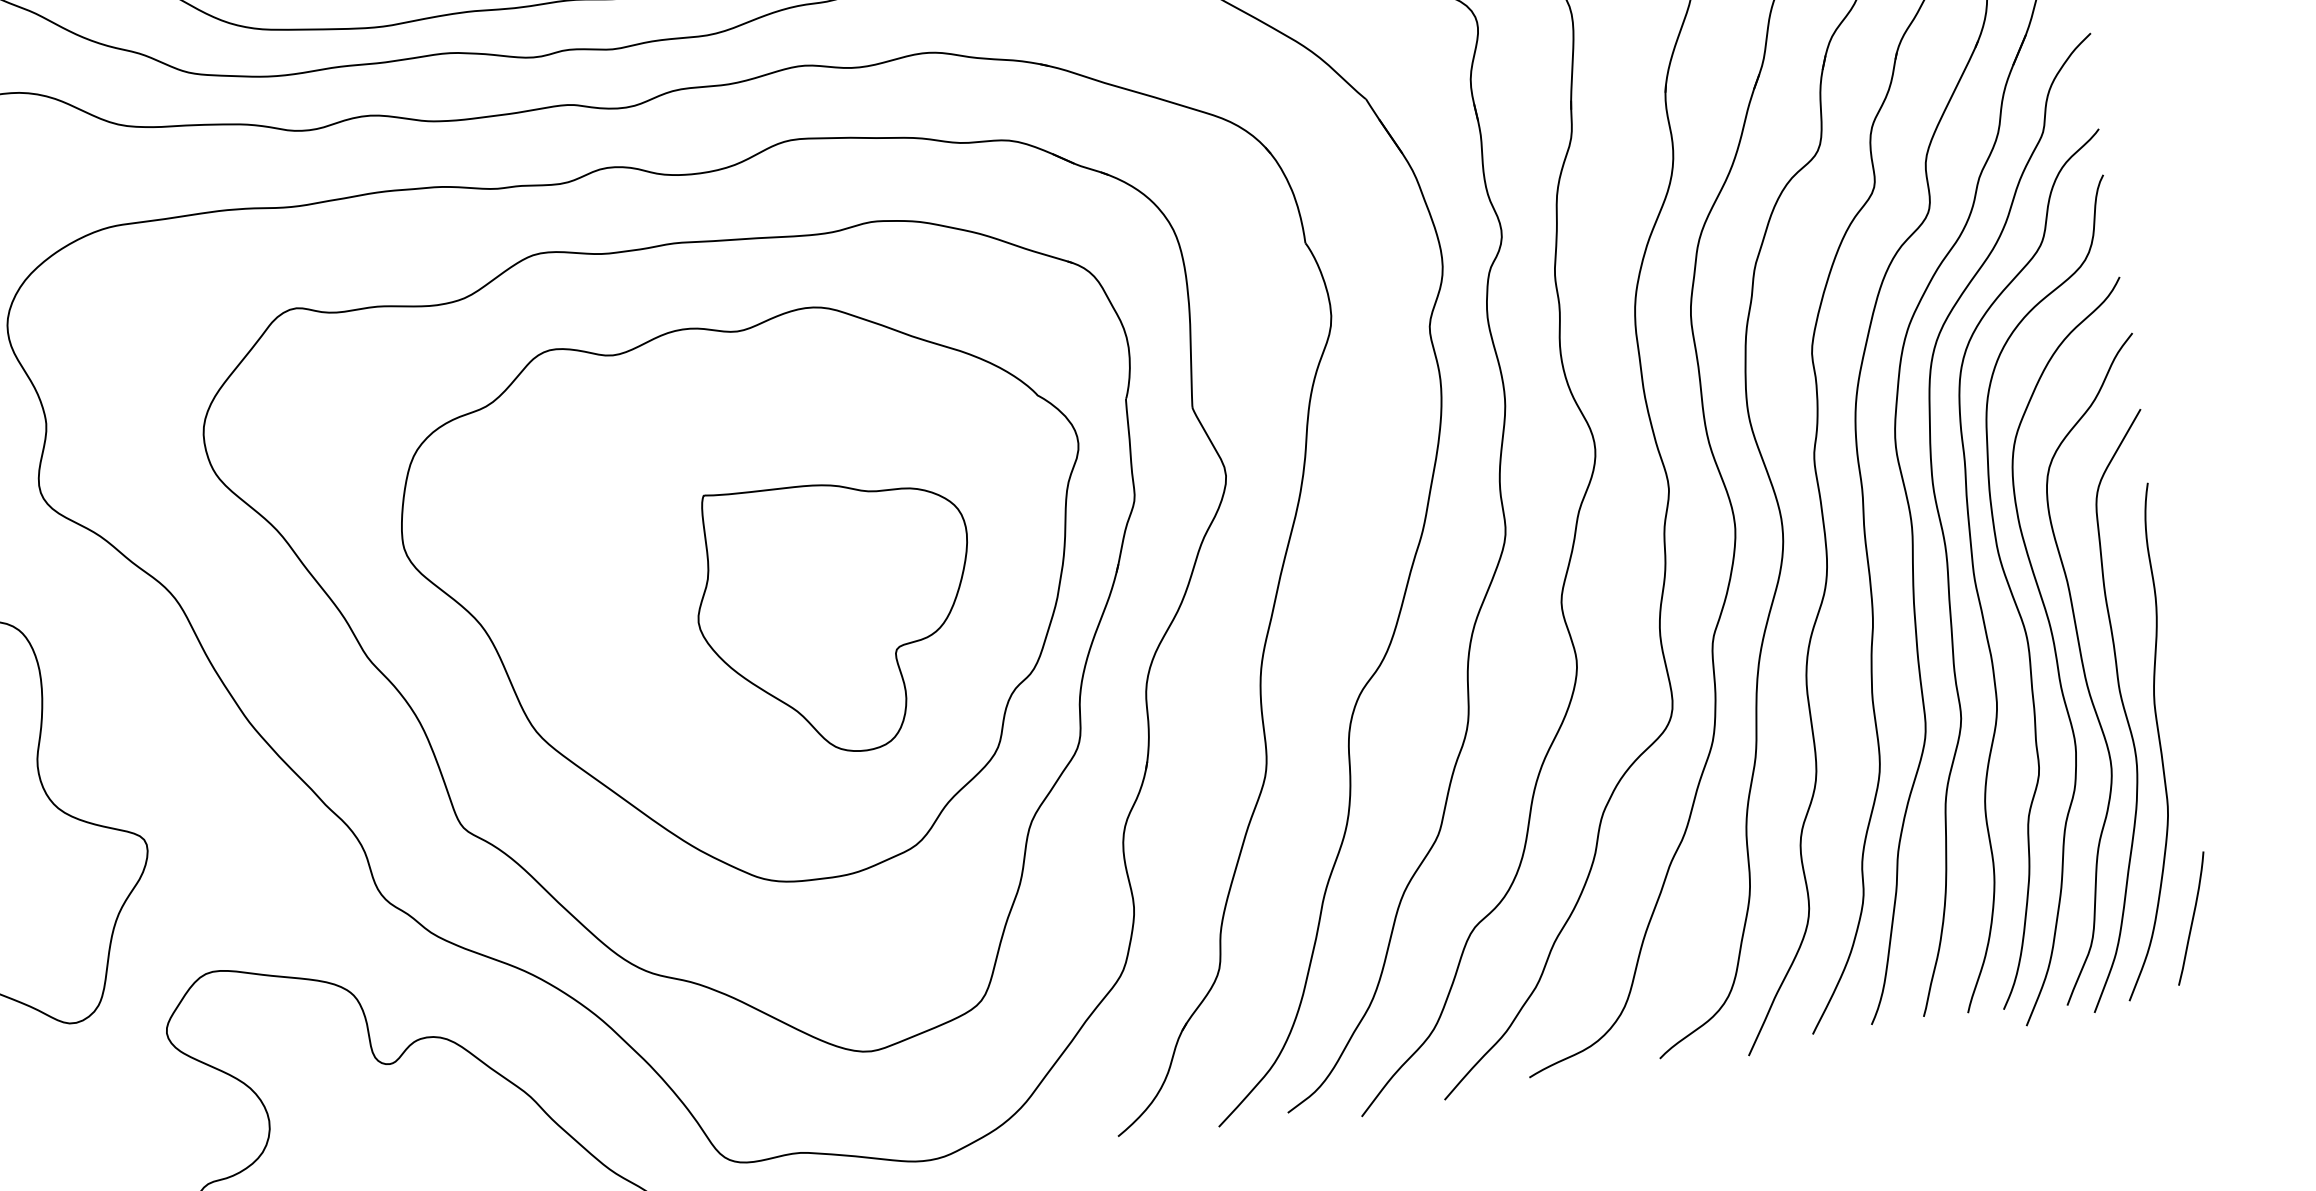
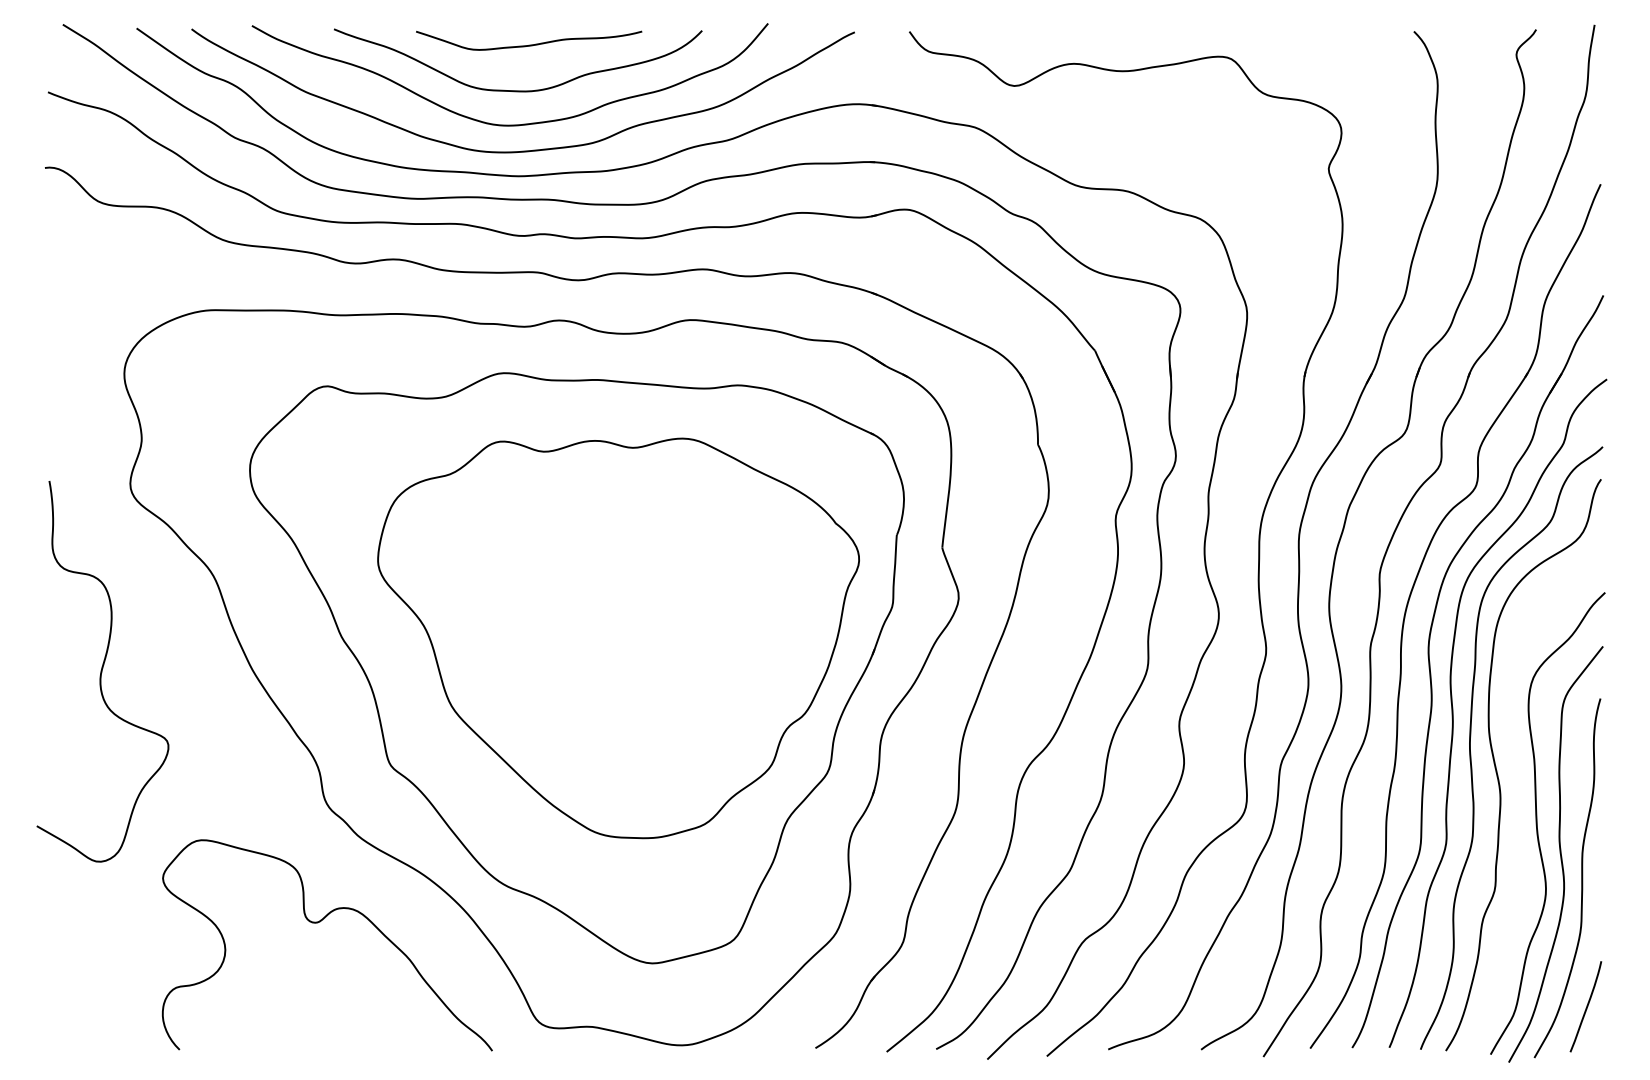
part: (837, 615) -> (673, 656), removed
curve: (2056, 652) -> (1519, 807), removed

